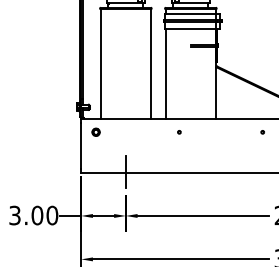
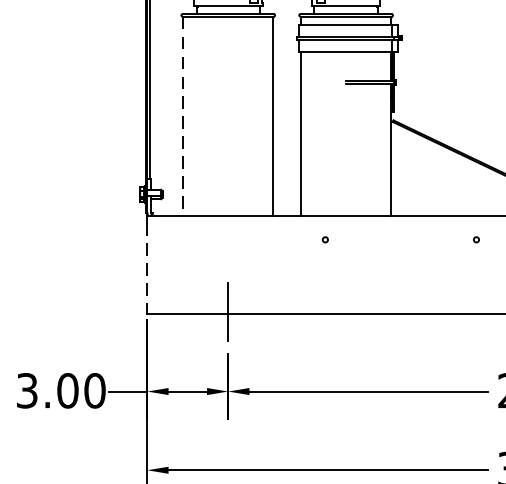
line: (101, 64) -> (184, 116), solid -> dashed
part: (95, 131) -> (173, 238), removed
line: (81, 146) -> (147, 265), solid -> dashed

